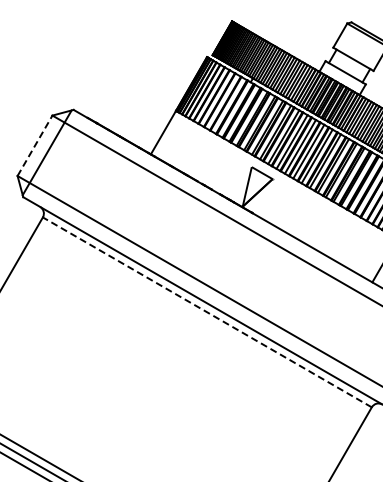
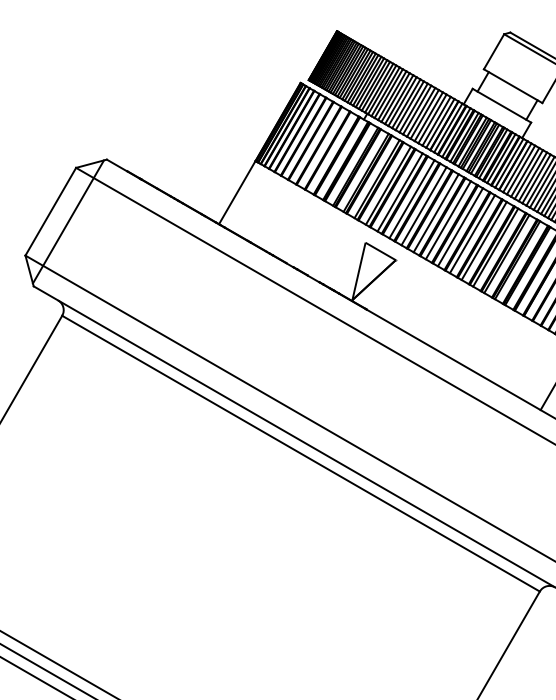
line: (35, 145) -> (51, 211), dashed -> solid
line: (207, 312) -> (301, 453), dashed -> solid

